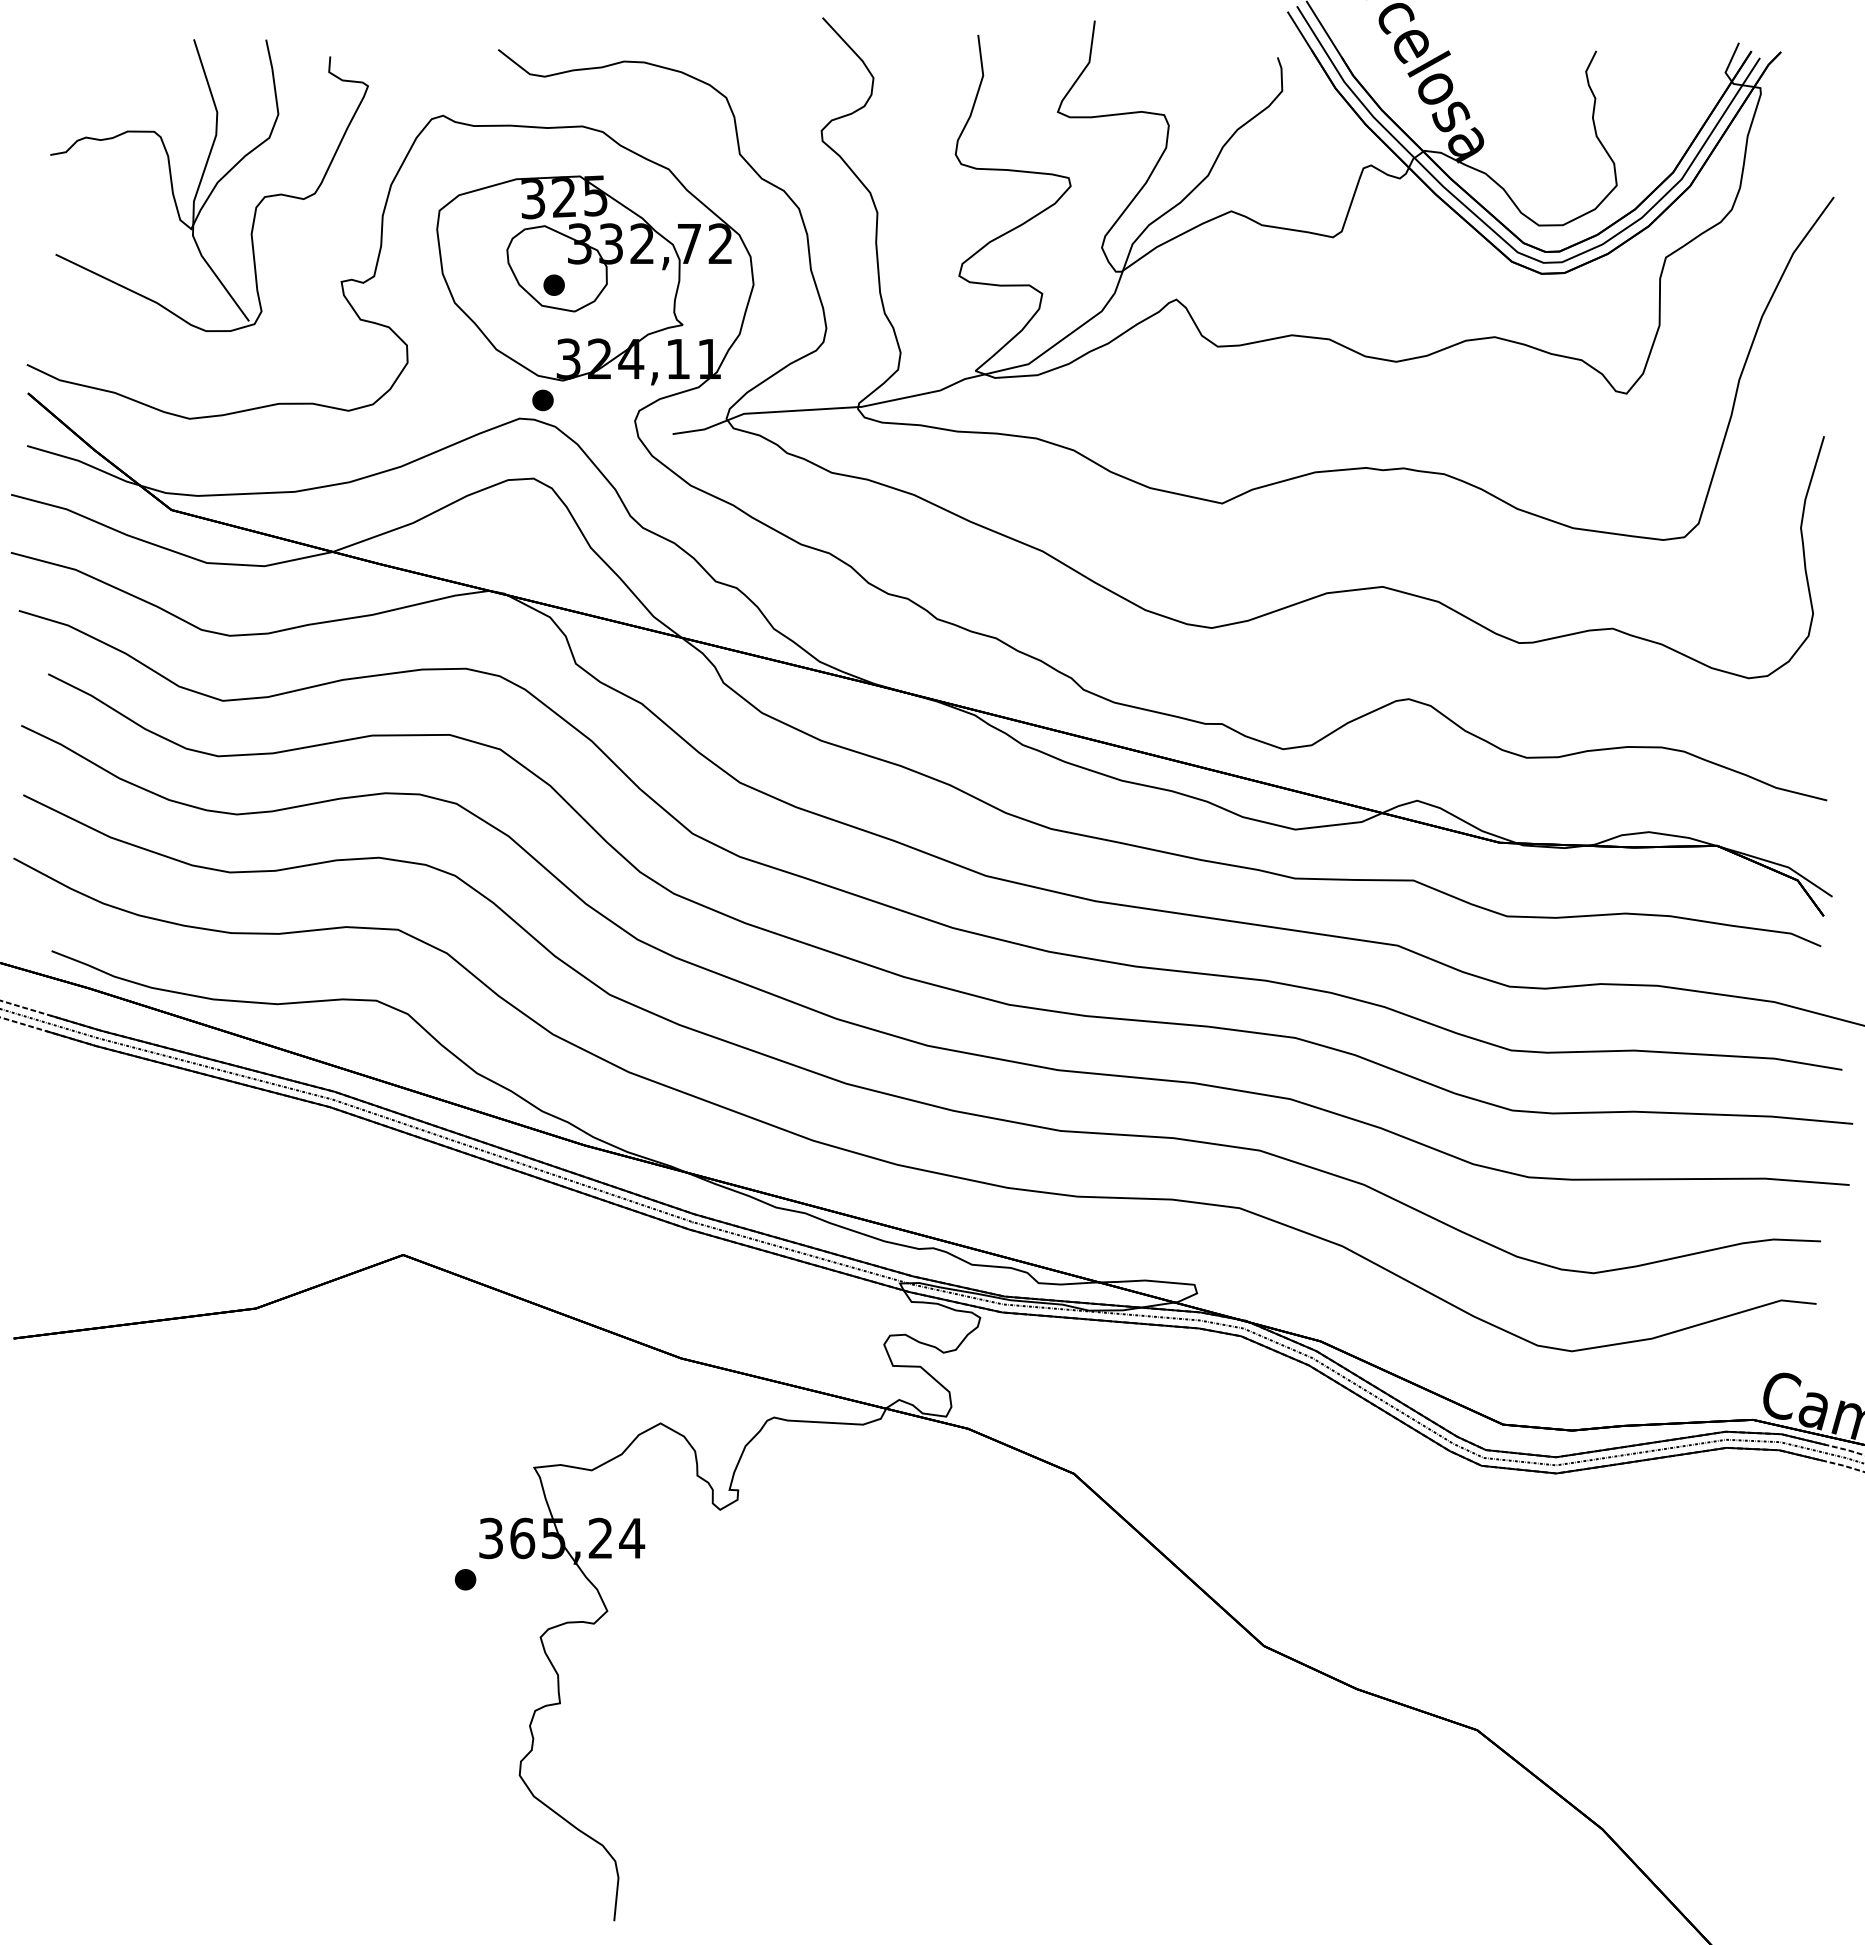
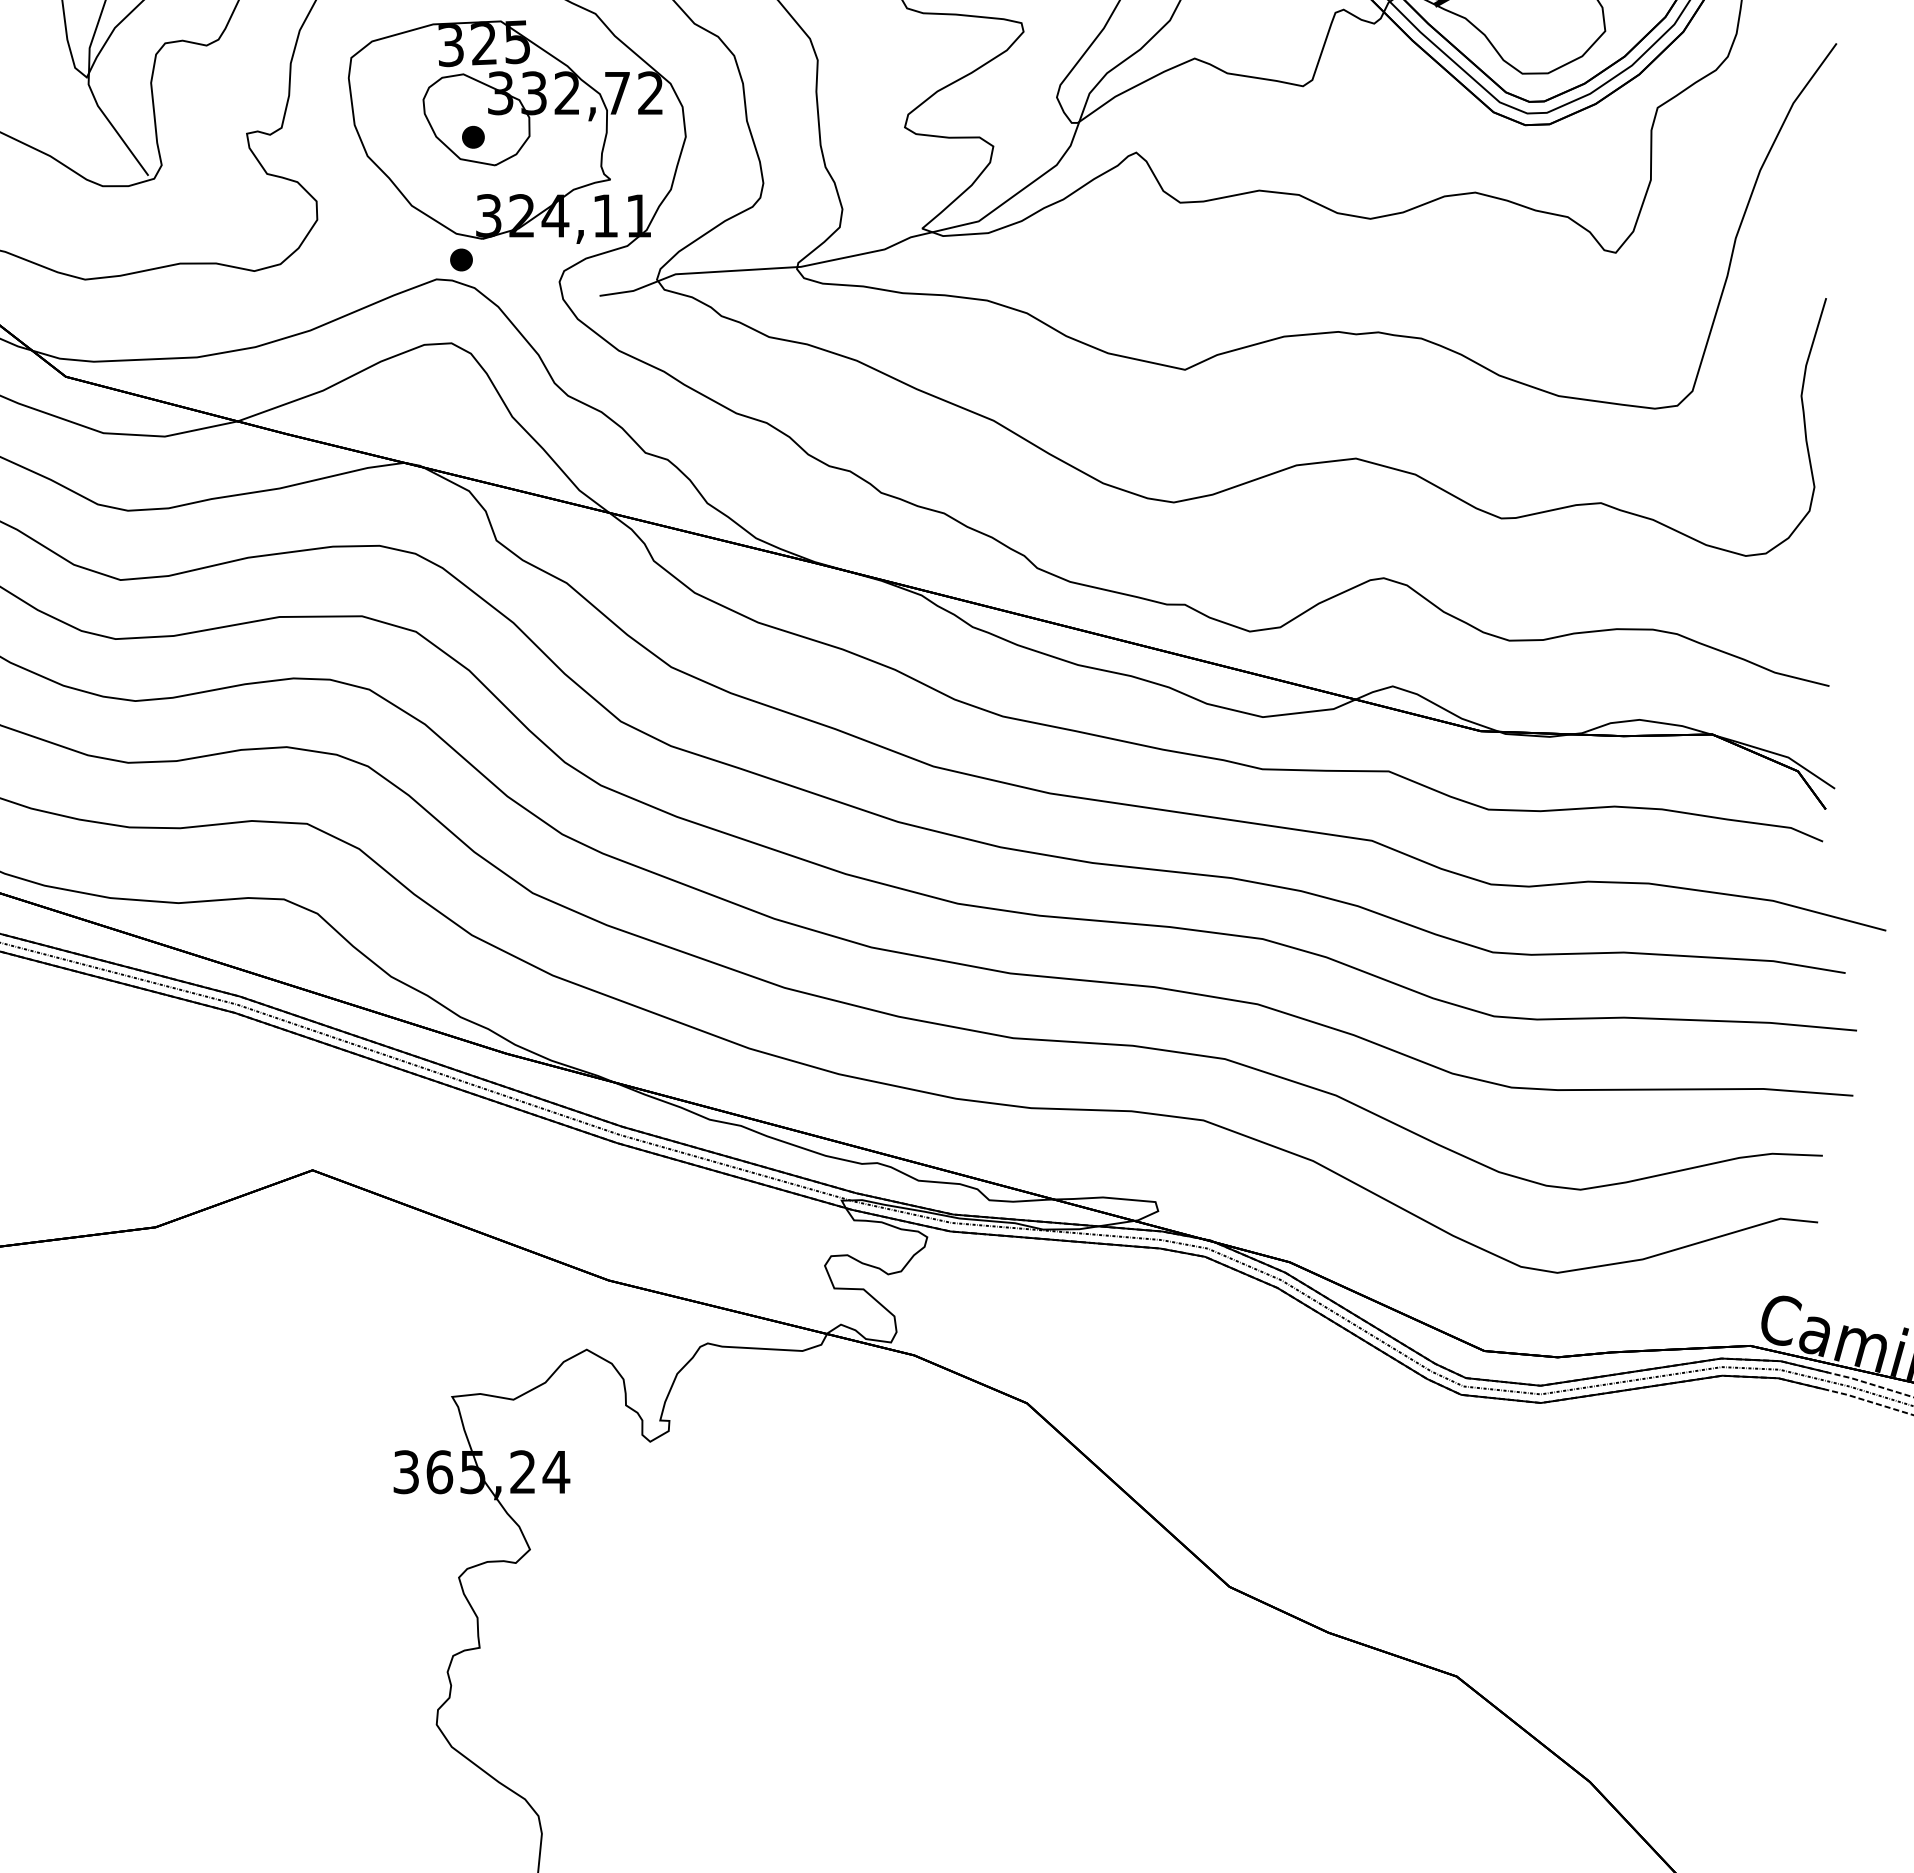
part: (465, 1579) -> (378, 1515), removed

